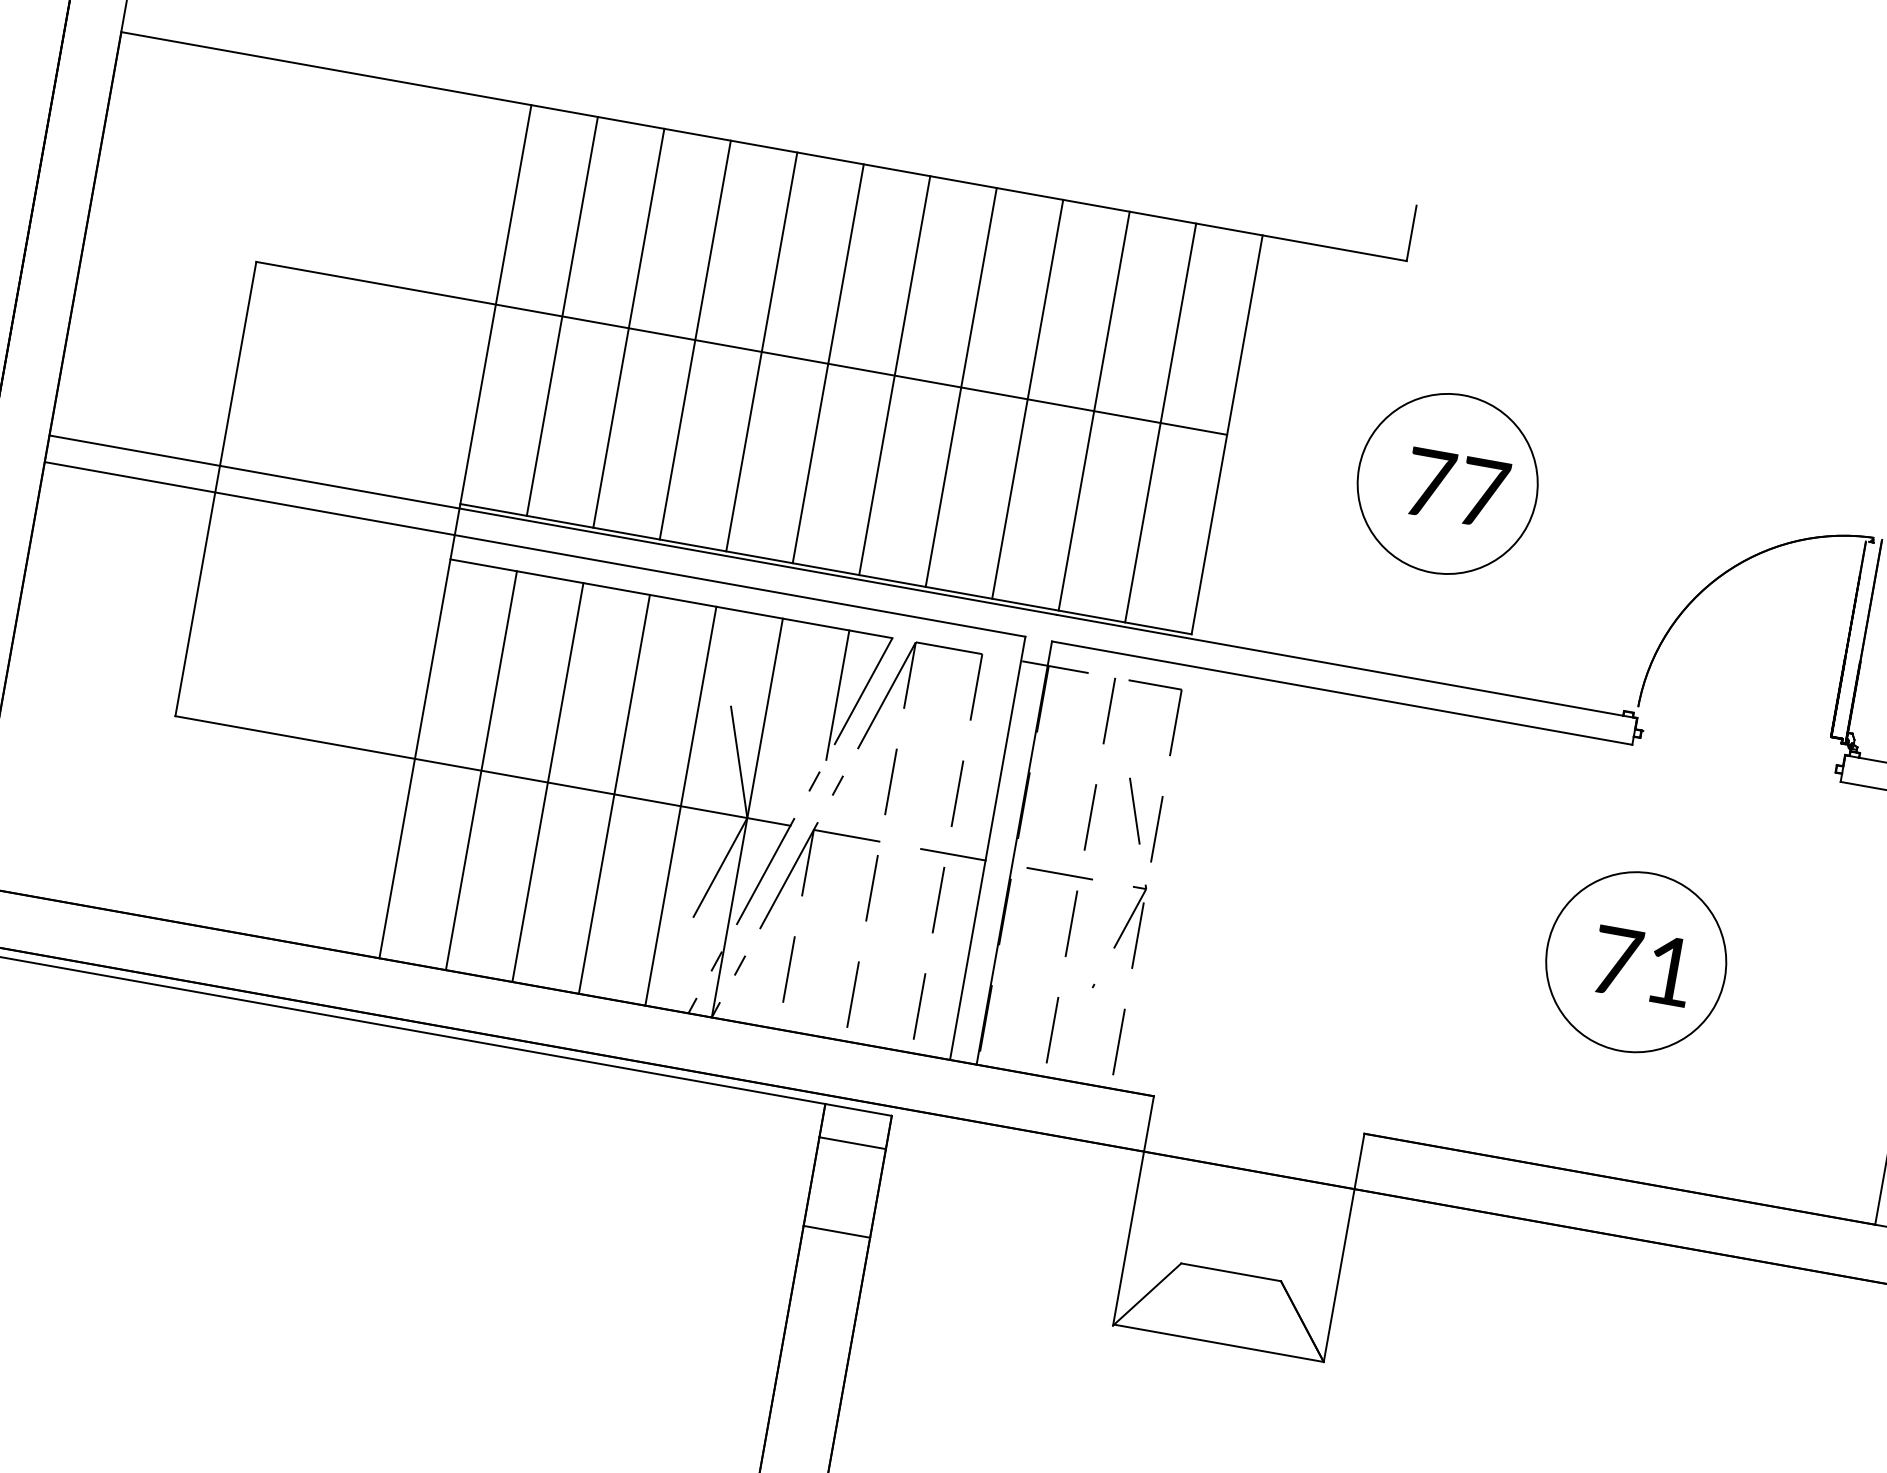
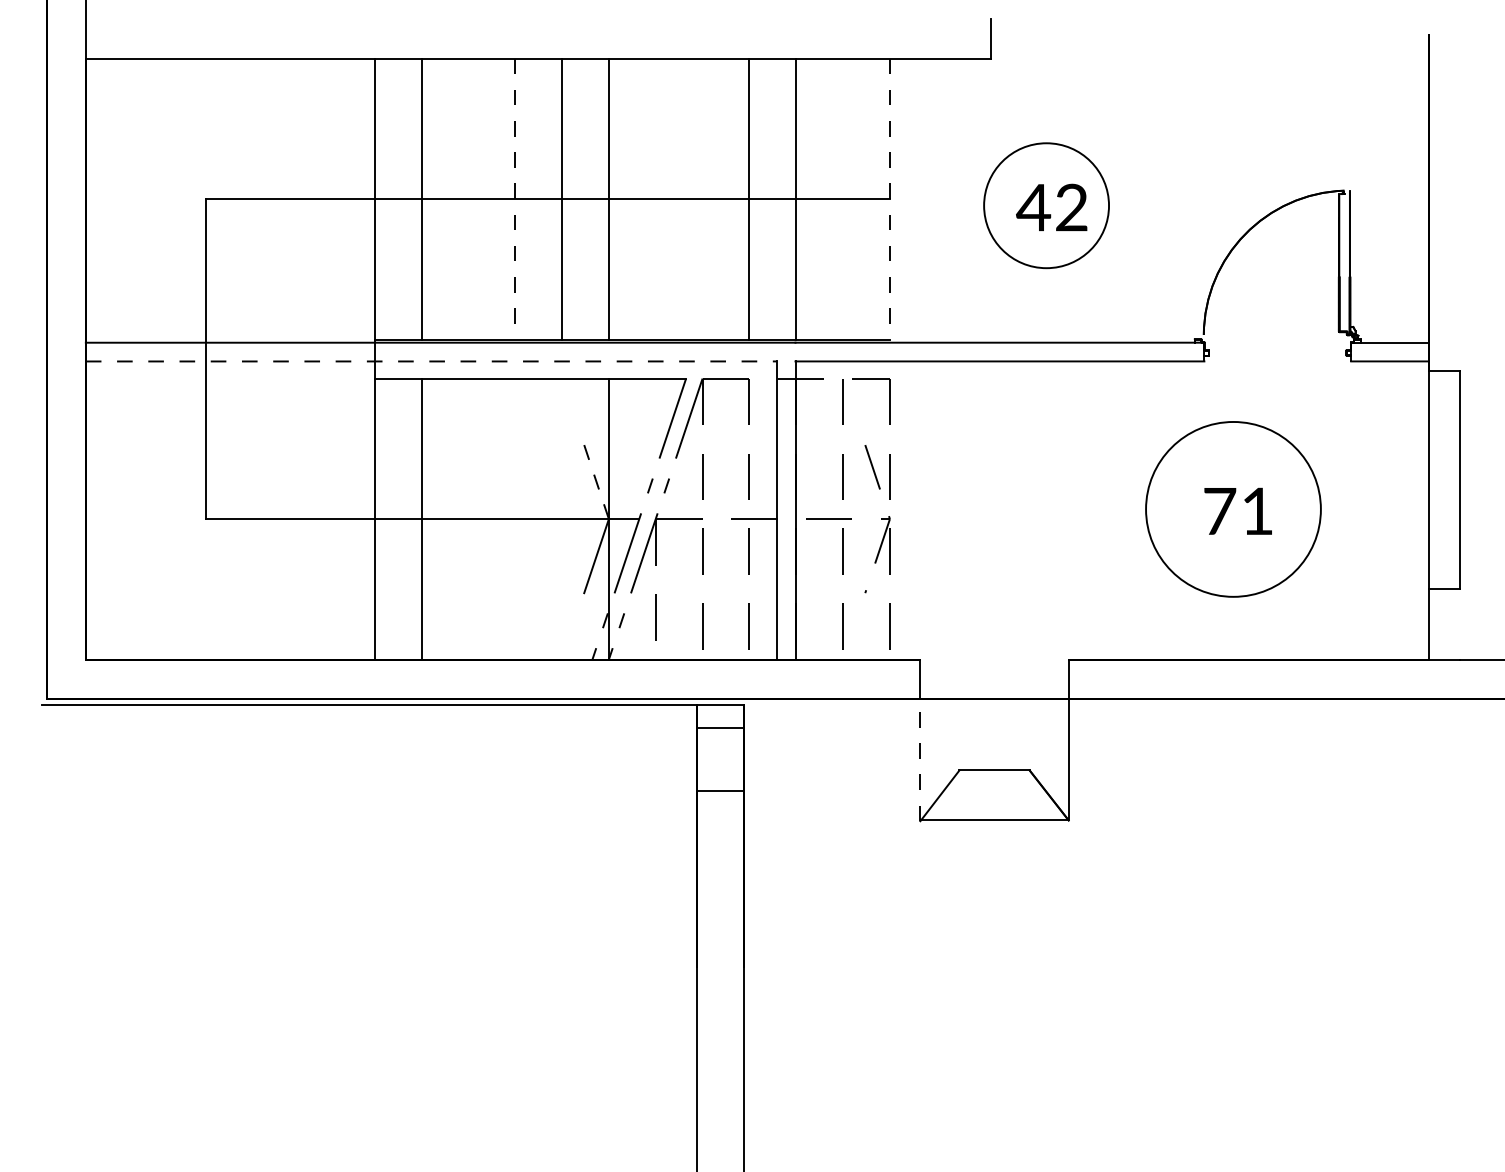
line: (629, 327) -> (468, 198), removed
line: (695, 340) -> (515, 199), solid -> dashed
line: (894, 374) -> (655, 198), removed
line: (961, 386) -> (702, 198), removed
line: (1161, 422) -> (843, 198), removed
line: (1226, 435) -> (889, 199), solid -> dashed
text: (1455, 487) -> (1052, 207), 77 -> 42
line: (535, 549) -> (431, 361), solid -> dashed
line: (837, 694) -> (655, 423), removed
line: (738, 762) -> (596, 482), solid -> dashed
line: (548, 781) -> (468, 518), removed
line: (614, 793) -> (515, 518), removed
line: (681, 805) -> (562, 518), removed
circle: (1636, 960) -> (1233, 508), size x1.4
line: (1128, 1238) -> (920, 759), solid -> dashed

